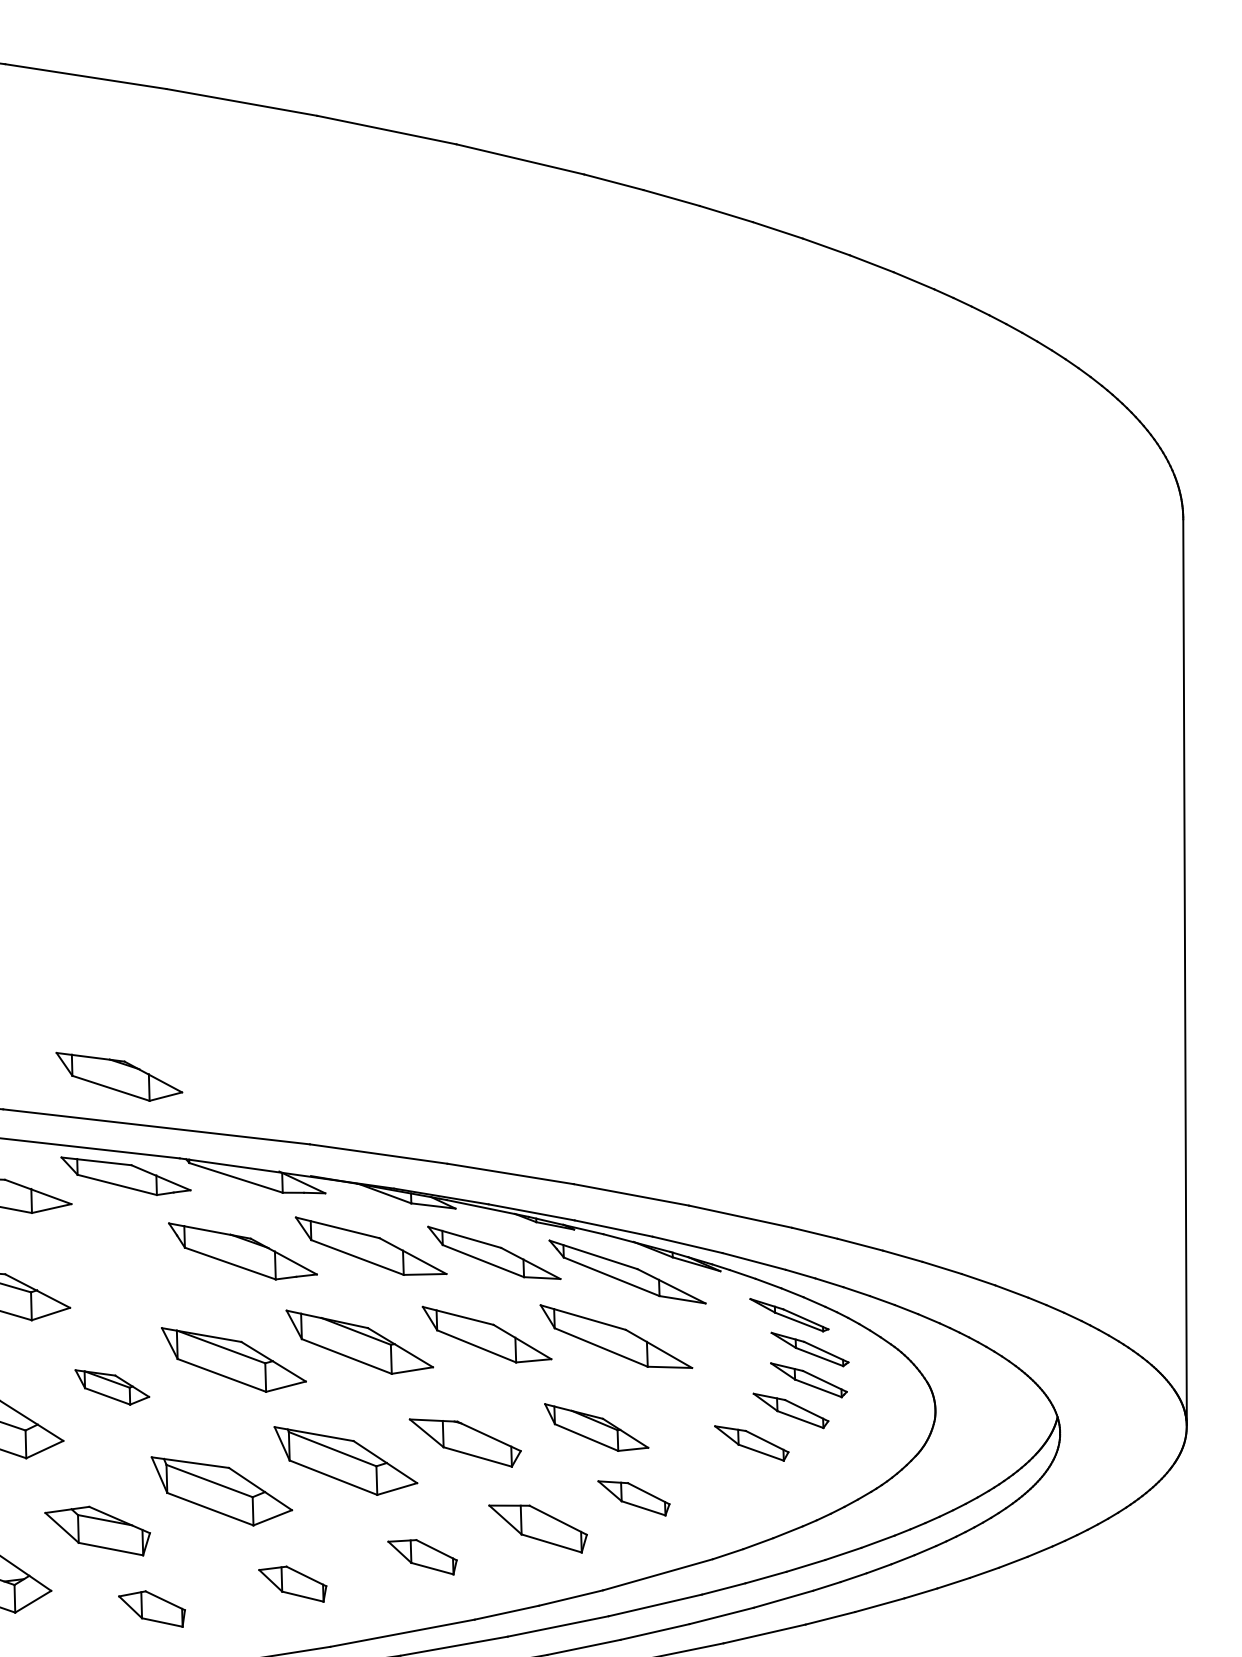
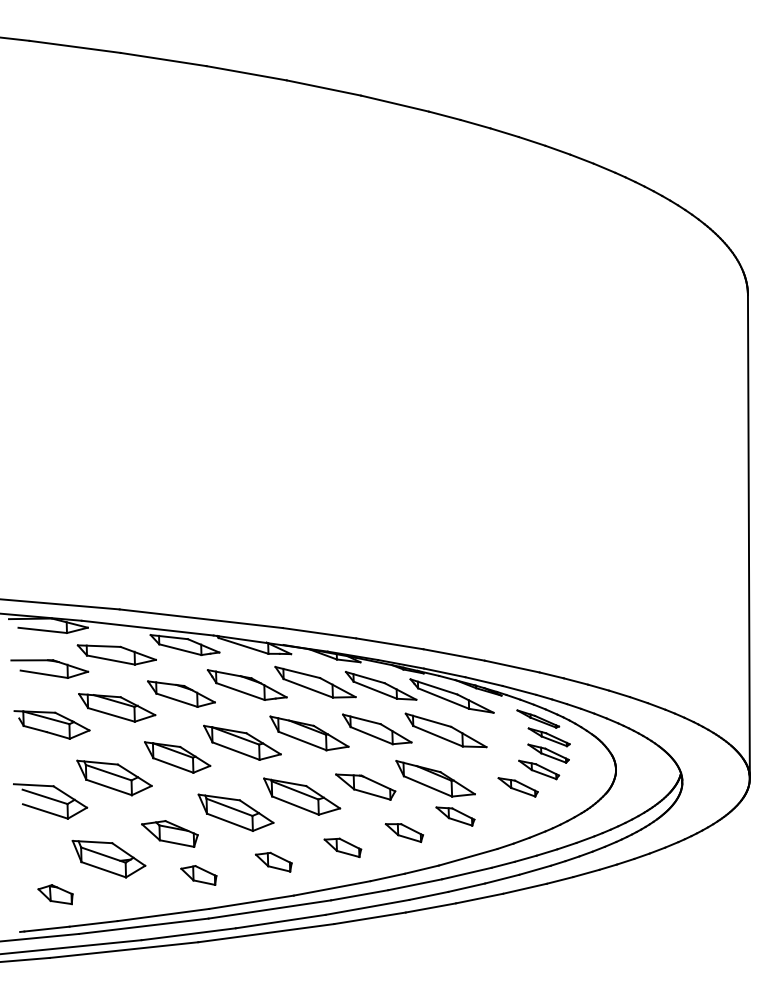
part: (119, 1075) -> (181, 693), moved
part: (111, 1387) -> (177, 757), size x1.67
part: (596, 1426) -> (435, 778), size x1.43
part: (538, 1530) -> (404, 833), size x0.71

